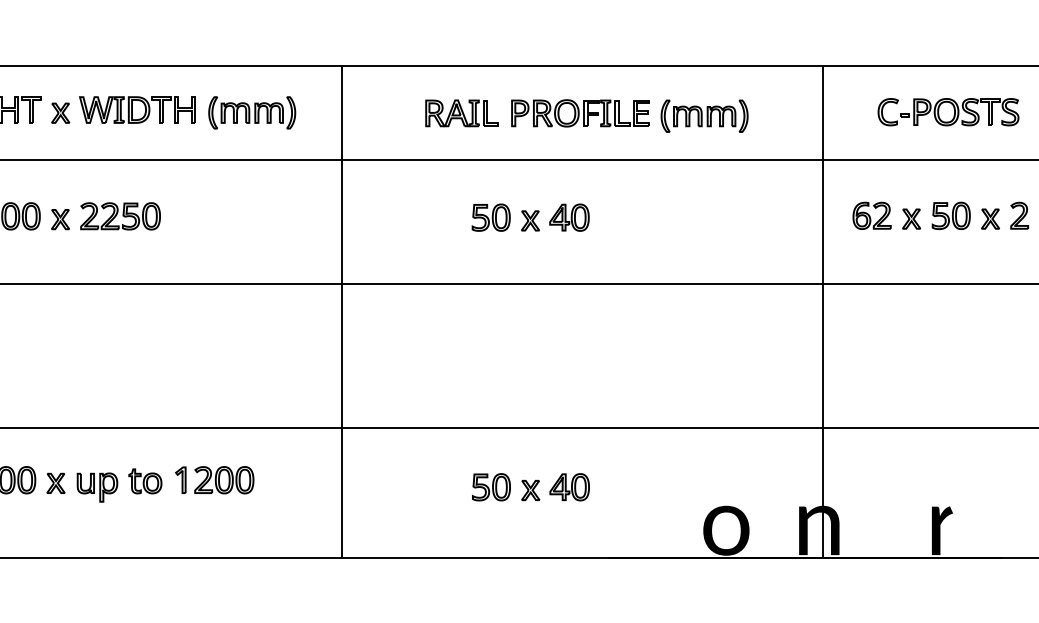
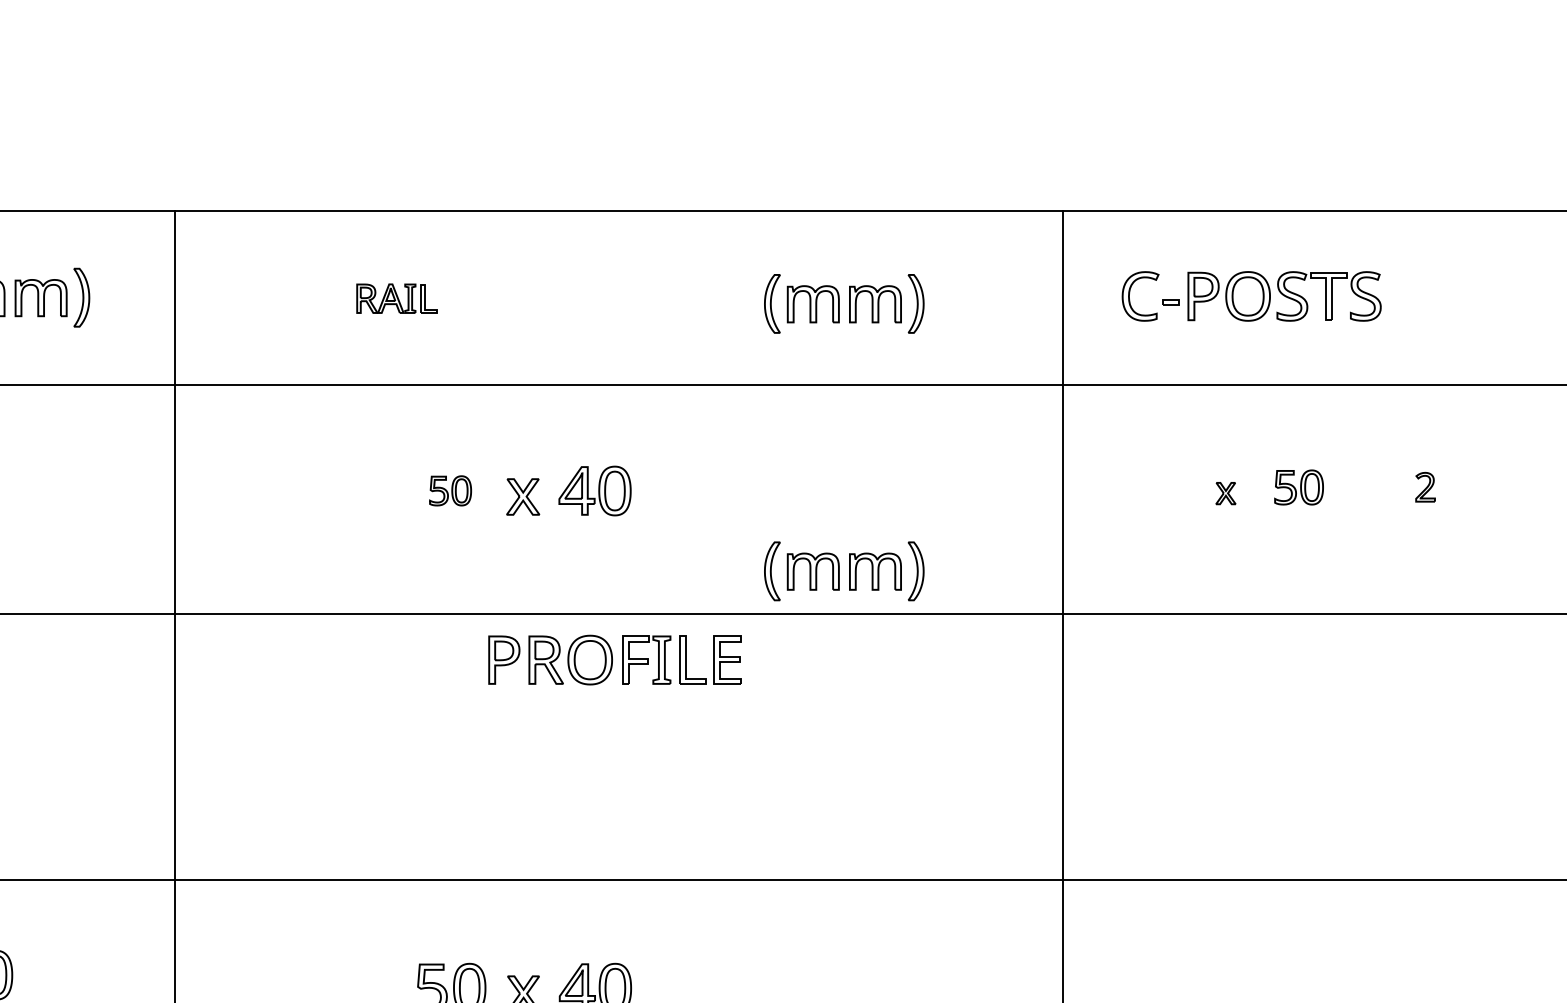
part: (948, 112) -> (1251, 297), moved
part: (461, 113) -> (395, 298), size x0.6
part: (580, 113) -> (615, 660), moved
part: (871, 215) -> (1152, 486), removed
part: (950, 215) -> (1297, 486), size x0.7
part: (1019, 215) -> (1425, 486), size x0.6
part: (490, 217) -> (449, 490), size x0.6
part: (911, 218) -> (1225, 492), size x0.6
part: (990, 218) -> (1371, 492), removed
part: (704, 260) -> (844, 569), added

